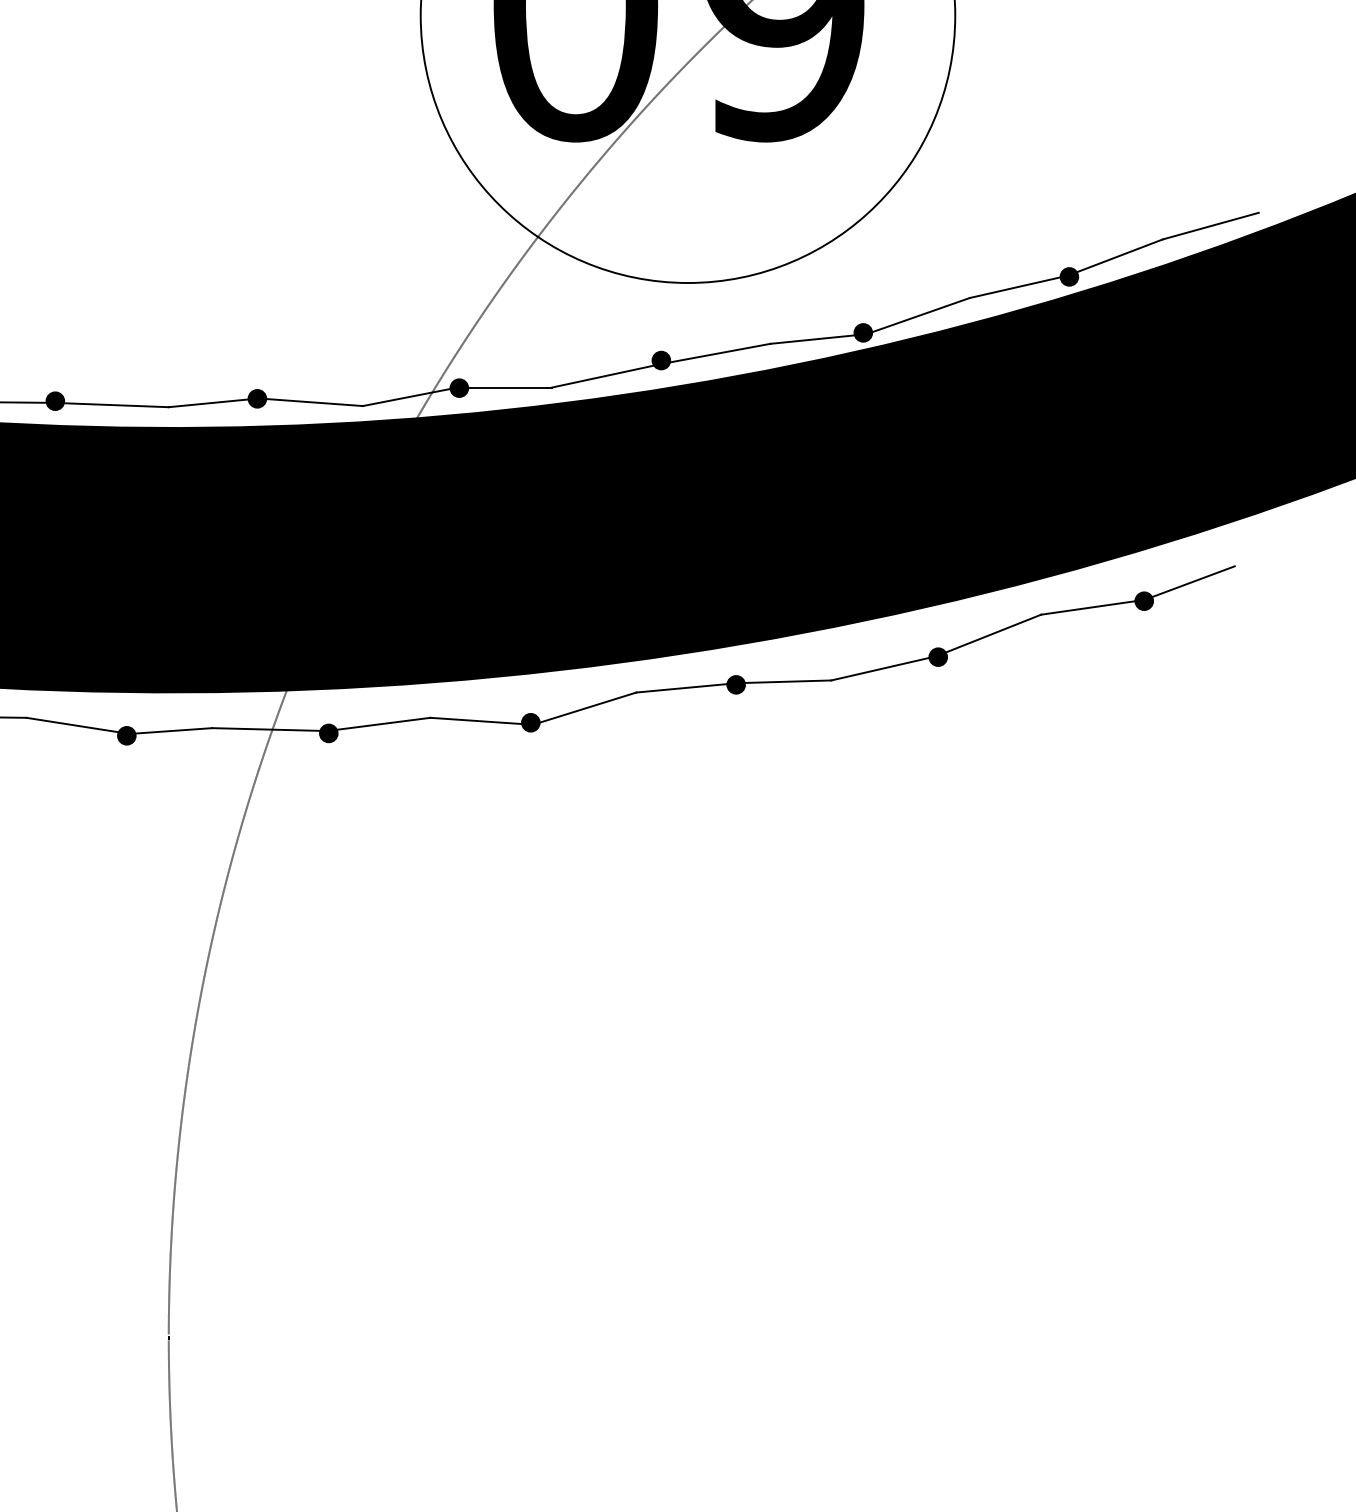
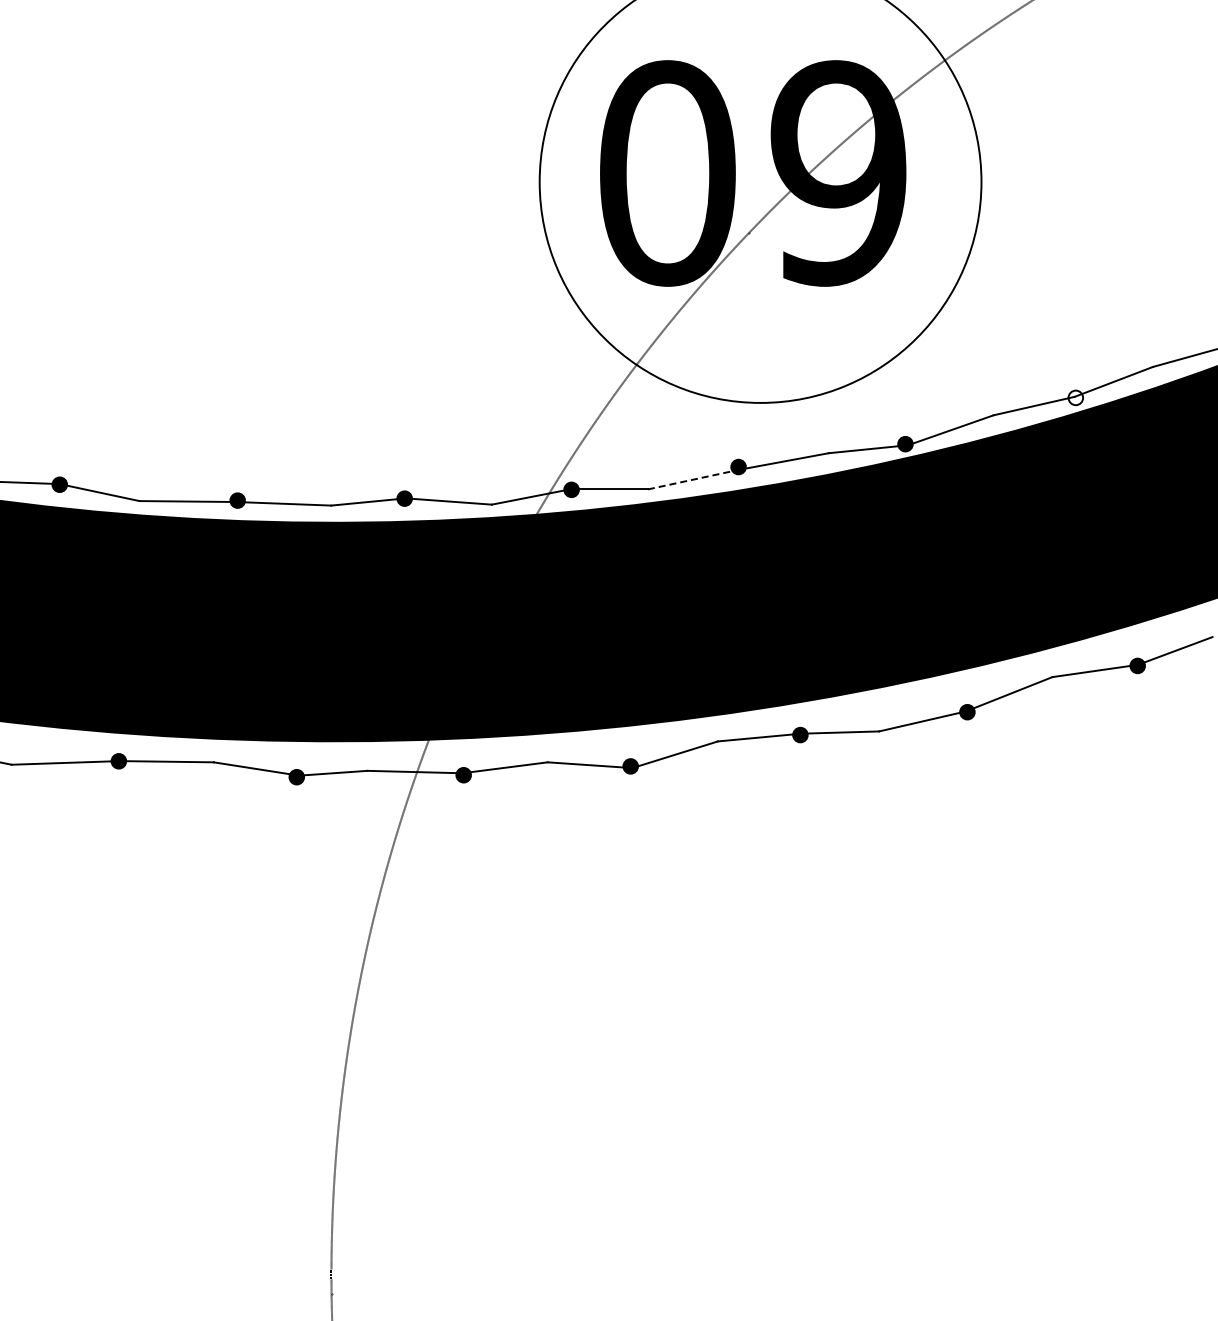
fill: (1069, 276) -> (1075, 397), removed
line: (606, 375) -> (693, 479), solid -> dashed

